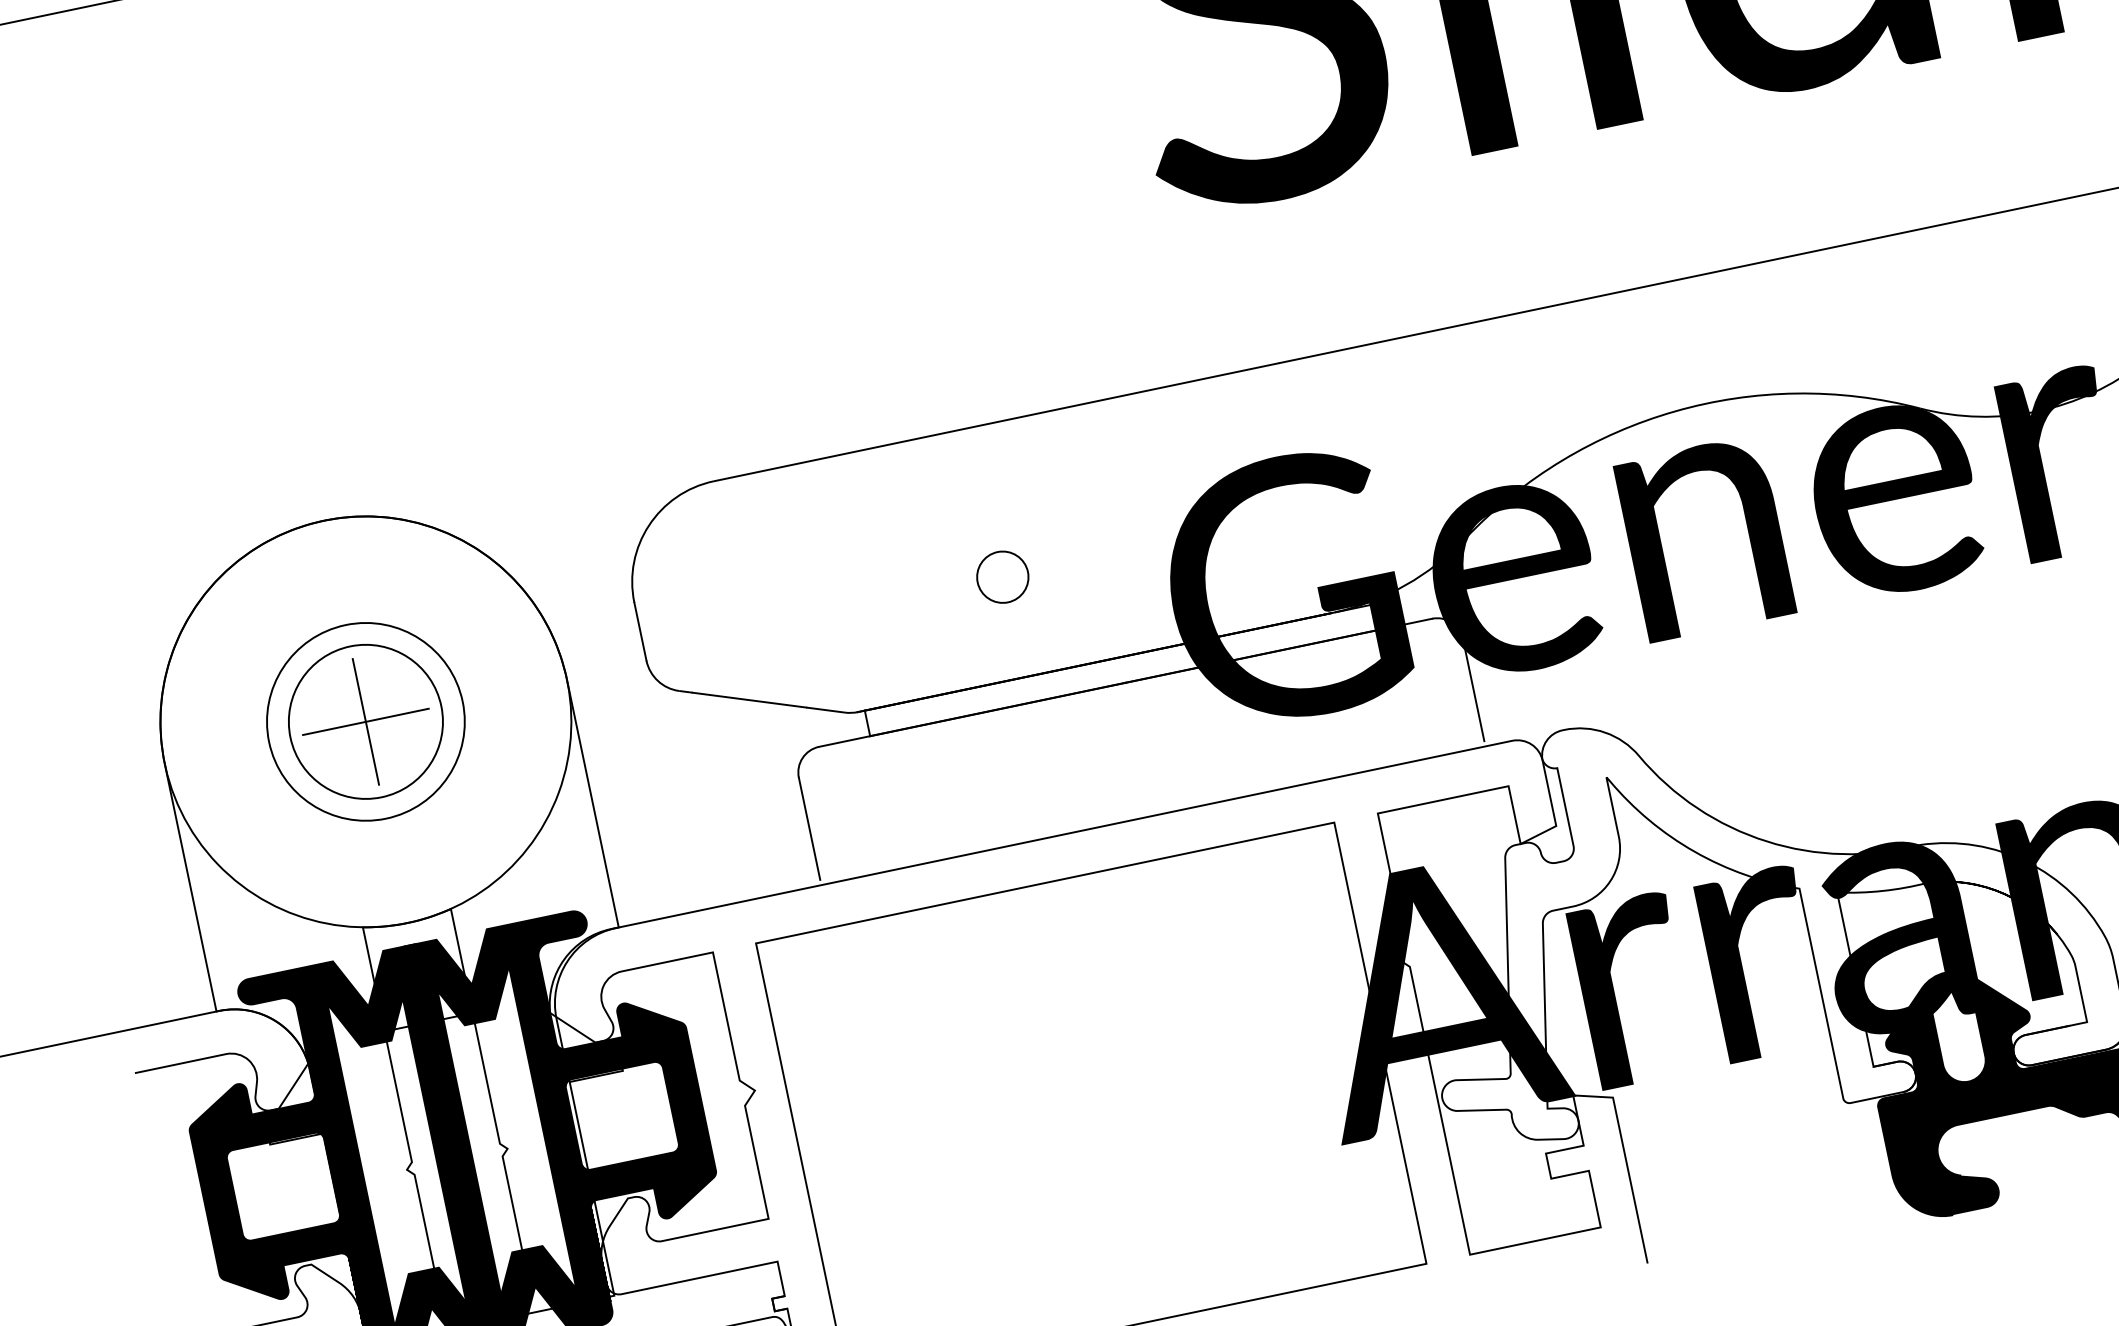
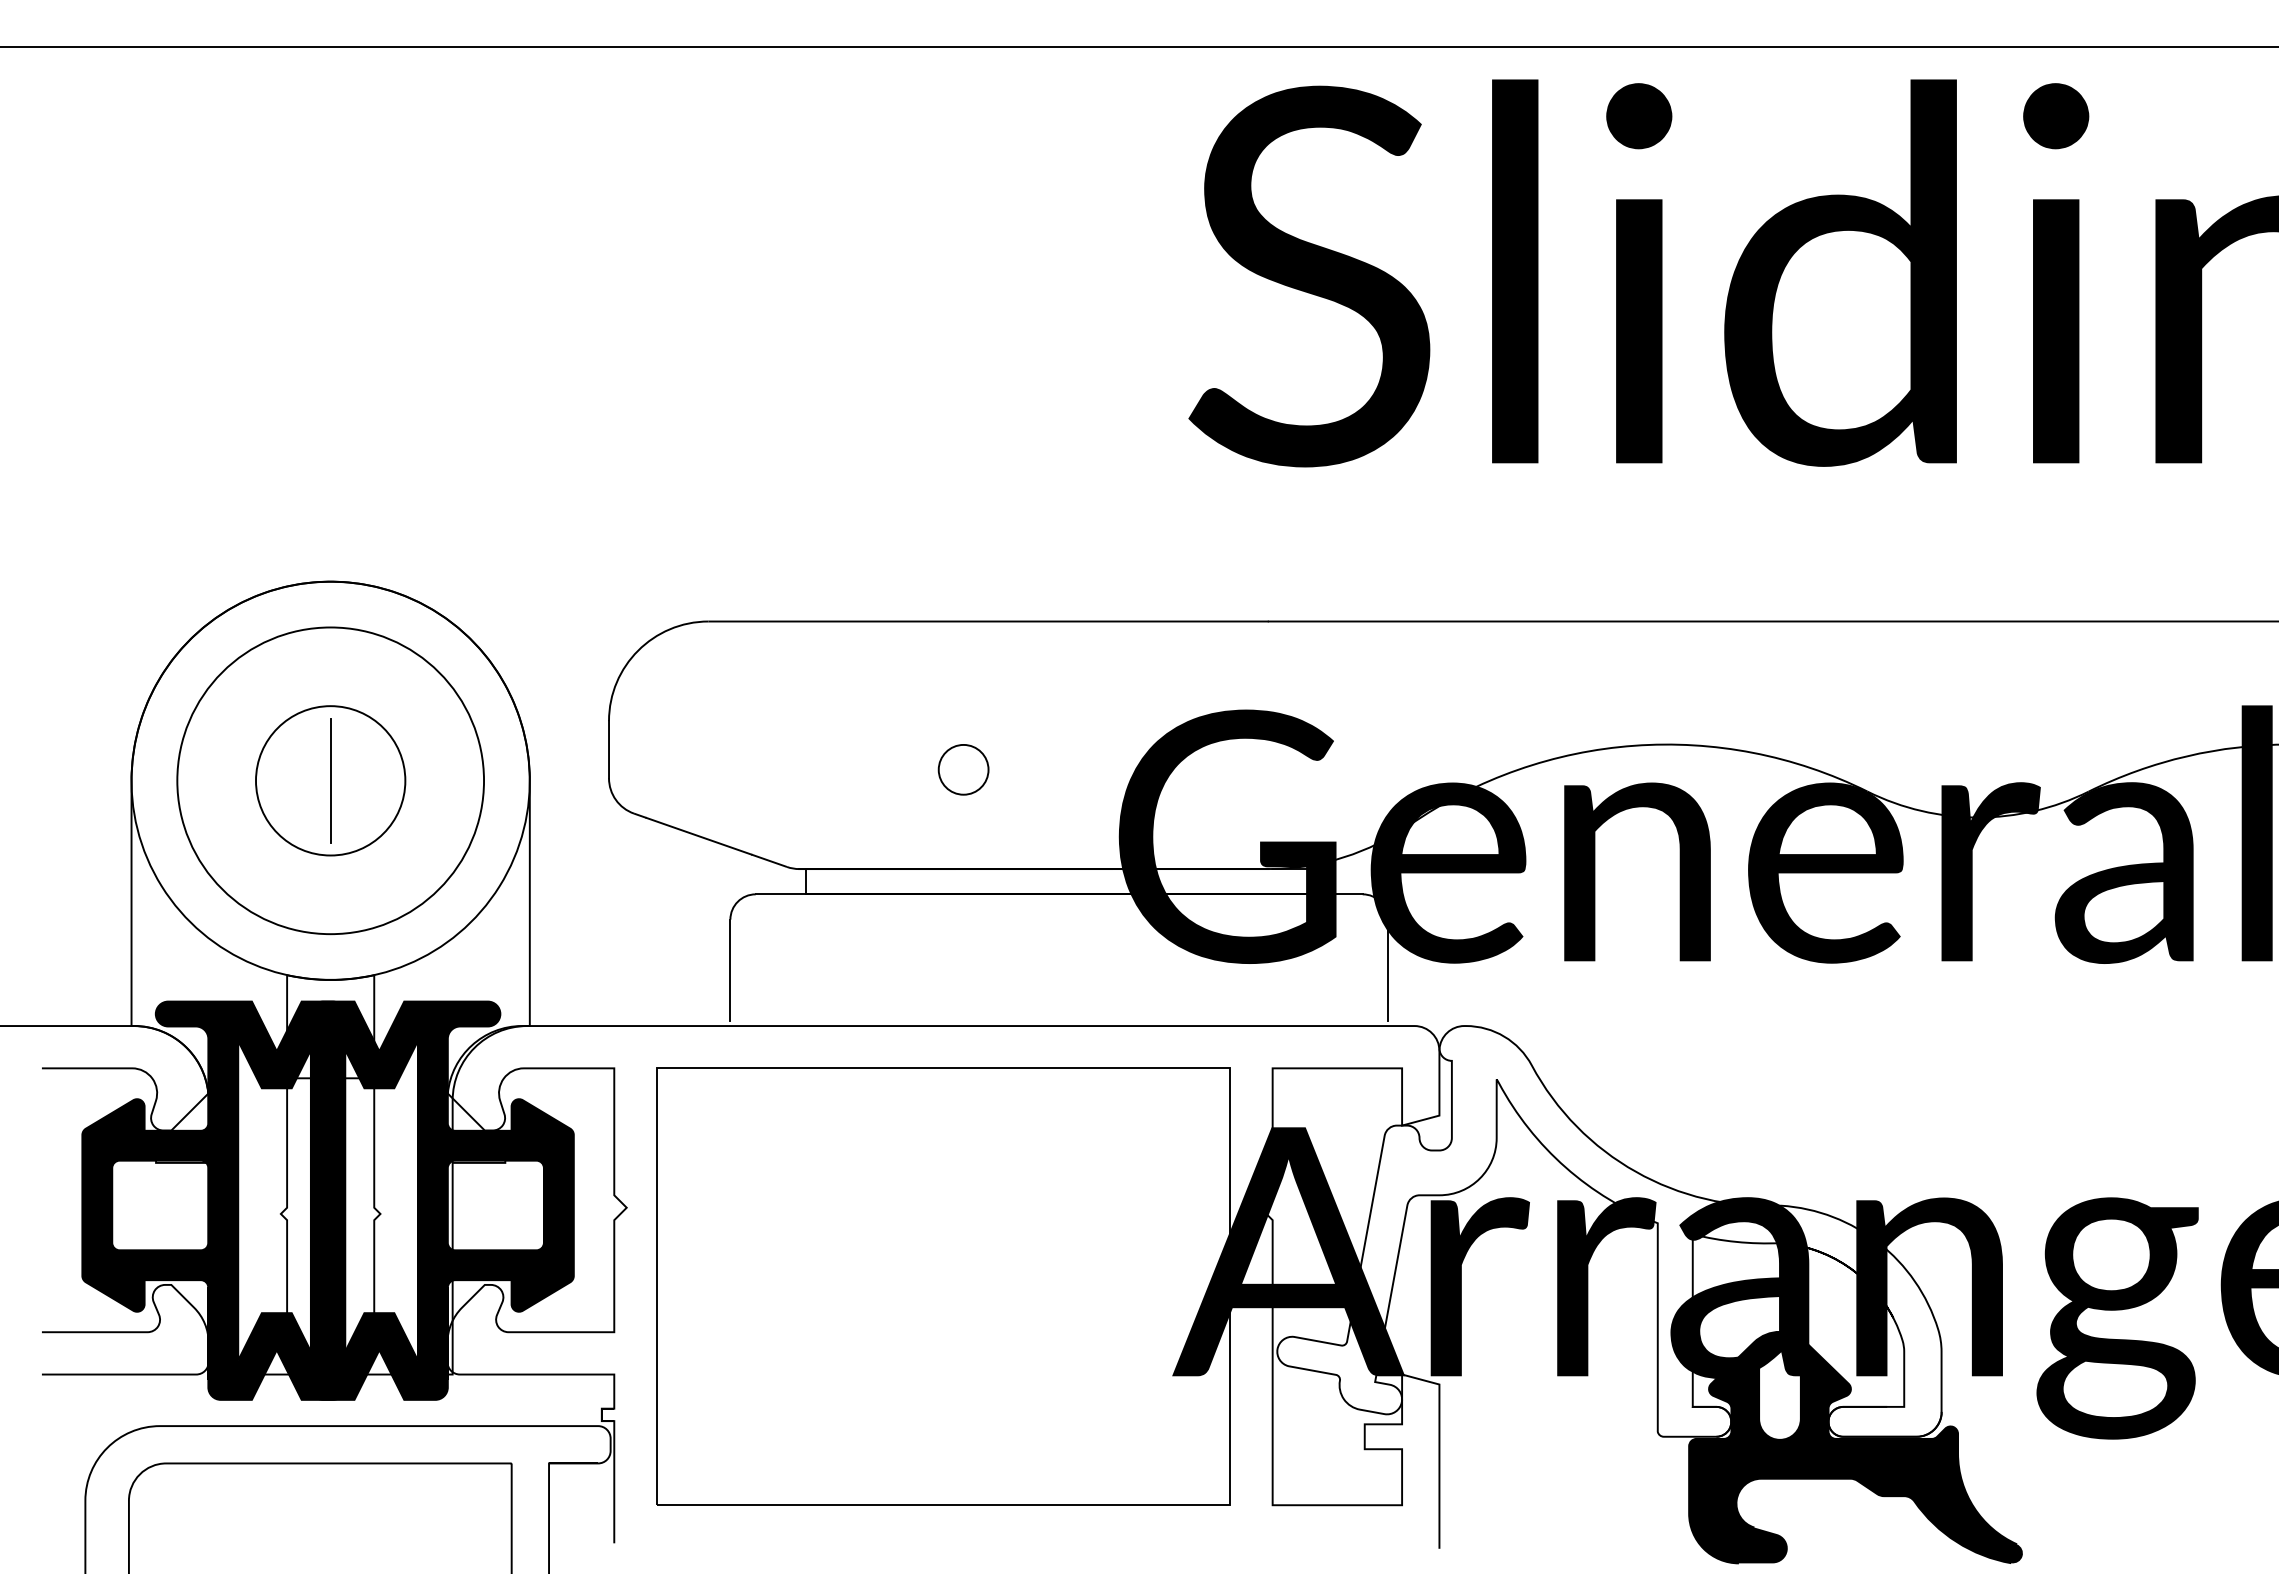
circle: (365, 721) -> (330, 780), size x1.6
line: (365, 721) -> (330, 780), removed

